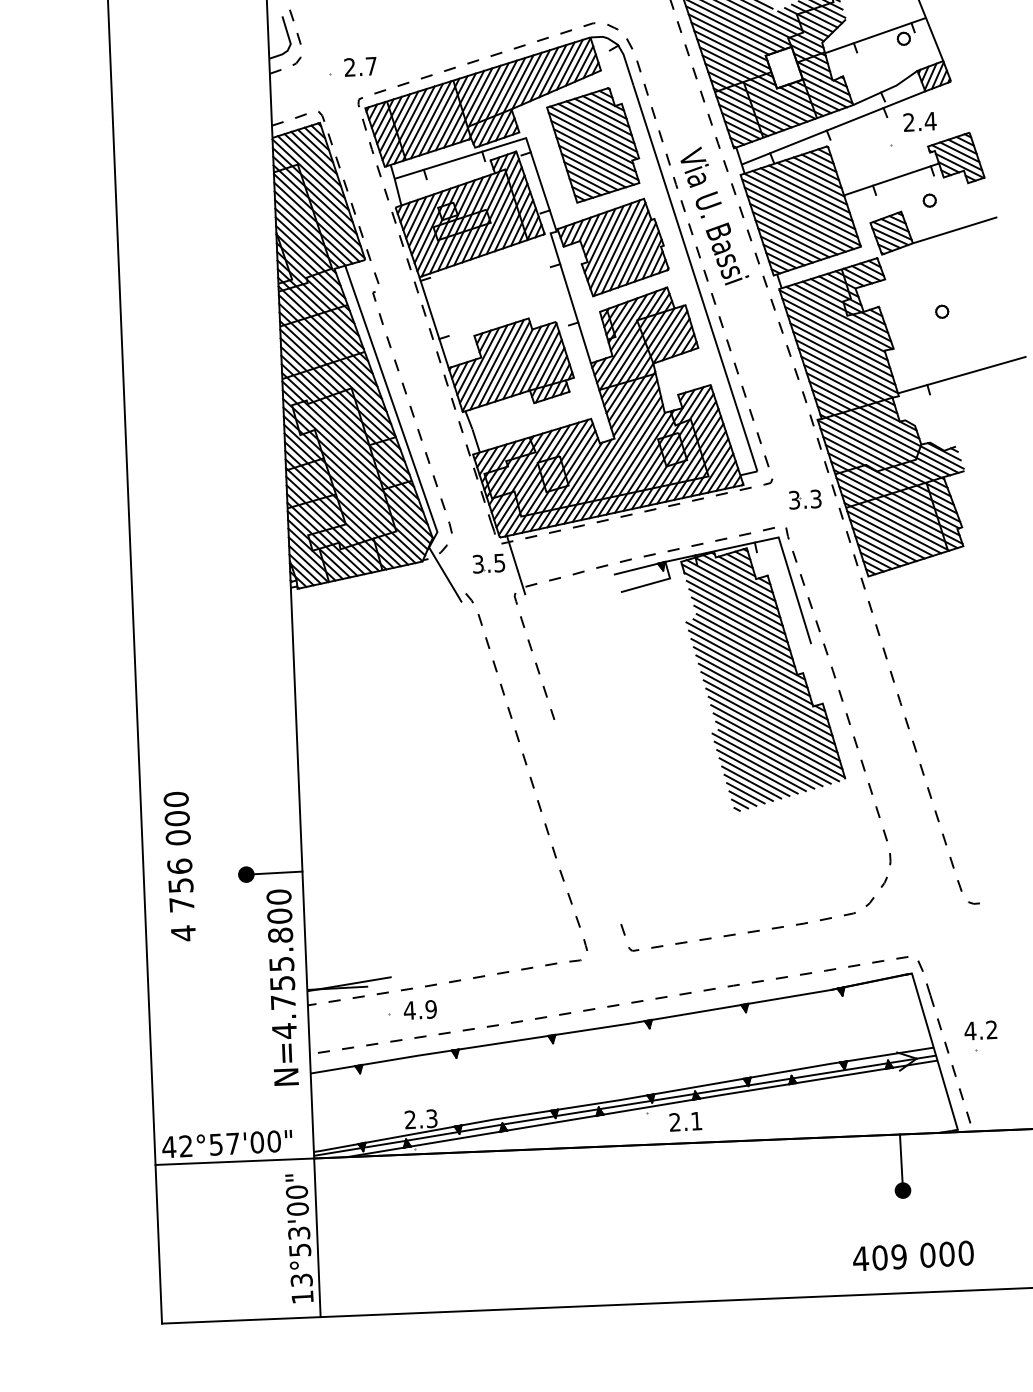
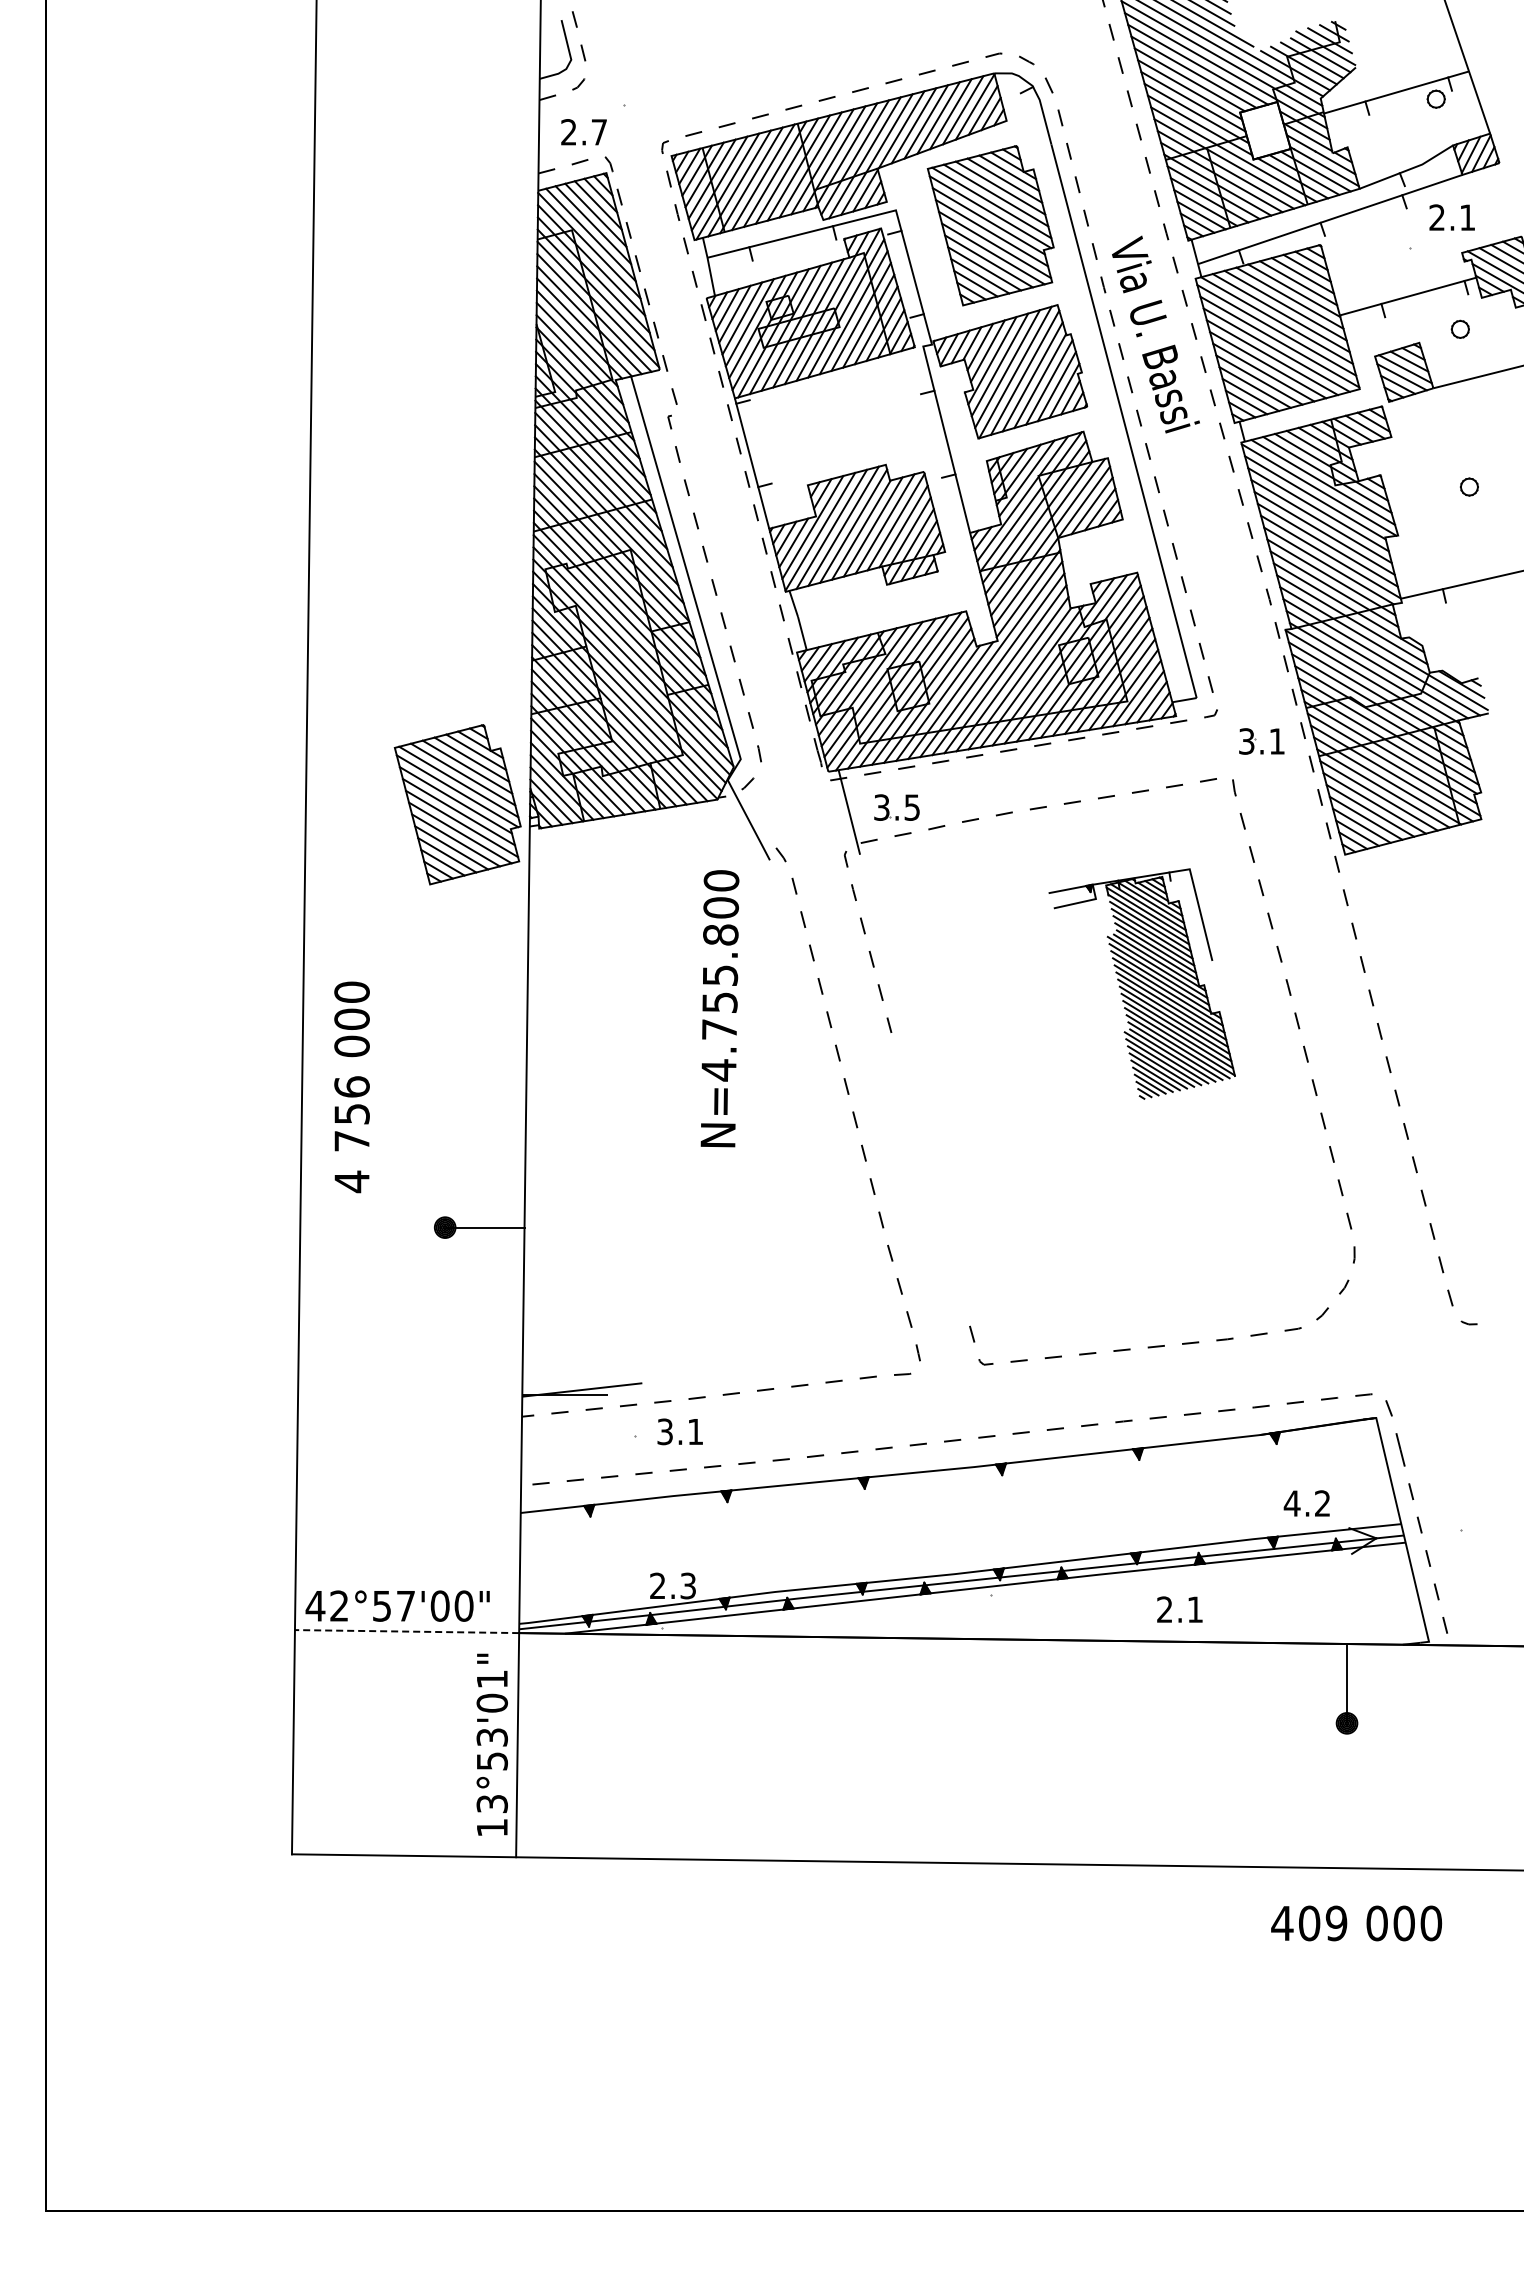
text: (360, 67) -> (583, 132), moved
text: (930, 121) -> (1467, 217), 2.4 -> 2.1
text: (815, 499) -> (1276, 741), 3.3 -> 3.1
part: (483, 566) -> (889, 811), moved
part: (238, 574) -> (457, 804), added
part: (729, 675) -> (1141, 983), size x0.6
text: (179, 866) -> (351, 1087), moved
text: (282, 987) -> (719, 1008), moved
text: (419, 1009) -> (679, 1431), 4.9 -> 3.1
text: (980, 1030) -> (1306, 1503), moved
text: (685, 1121) -> (1179, 1609), moved
line: (234, 1161) -> (406, 1631), solid -> dashed
text: (296, 1192) -> (491, 1679), 13°53'00" -> 13°53'01"
text: (913, 1256) -> (1356, 1923), moved

